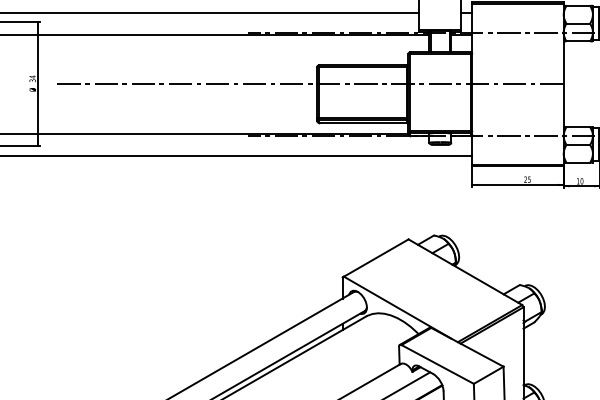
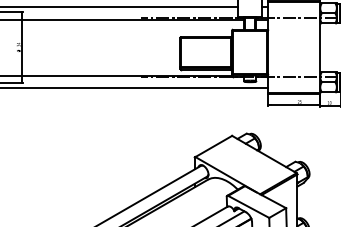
line: (312, 83) -> (177, 47), removed

